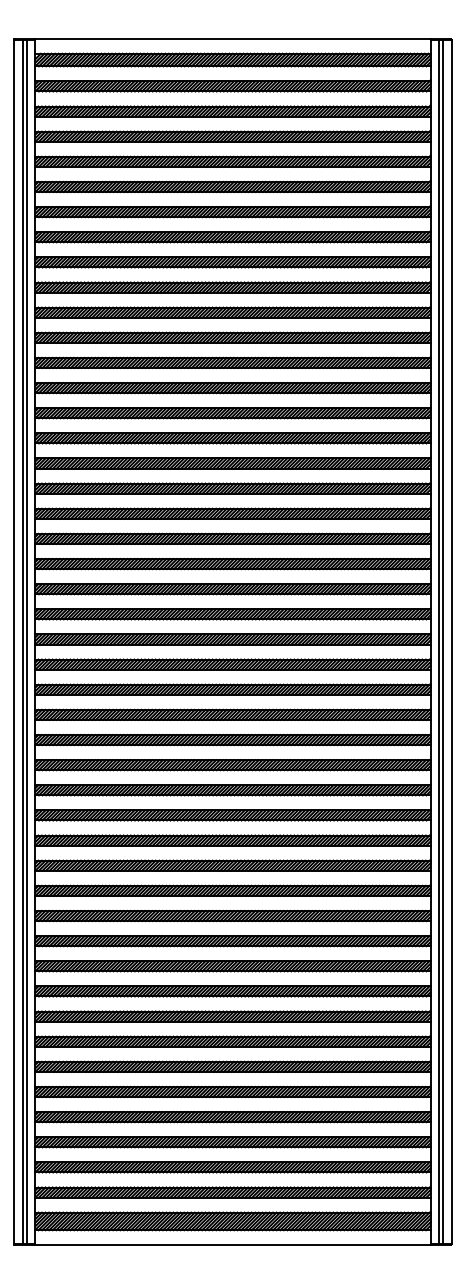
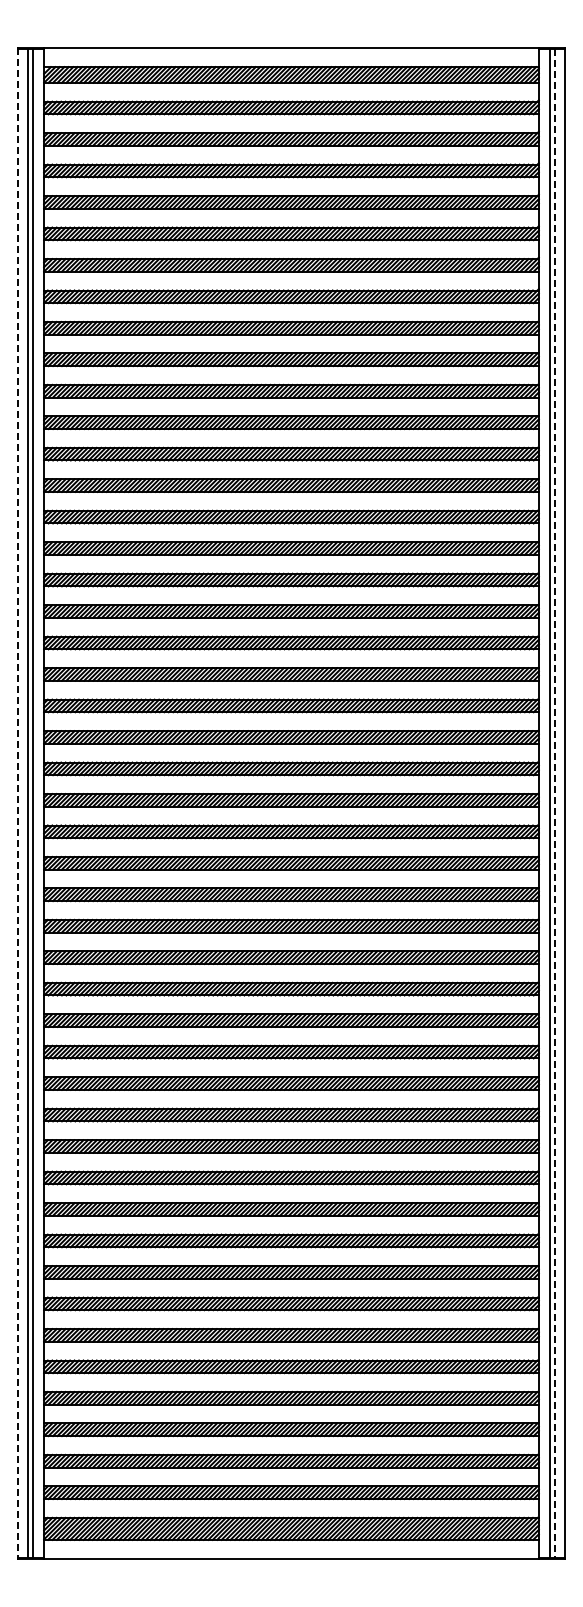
line: (14, 642) -> (17, 804), solid -> dashed
line: (443, 642) -> (554, 804), solid -> dashed

